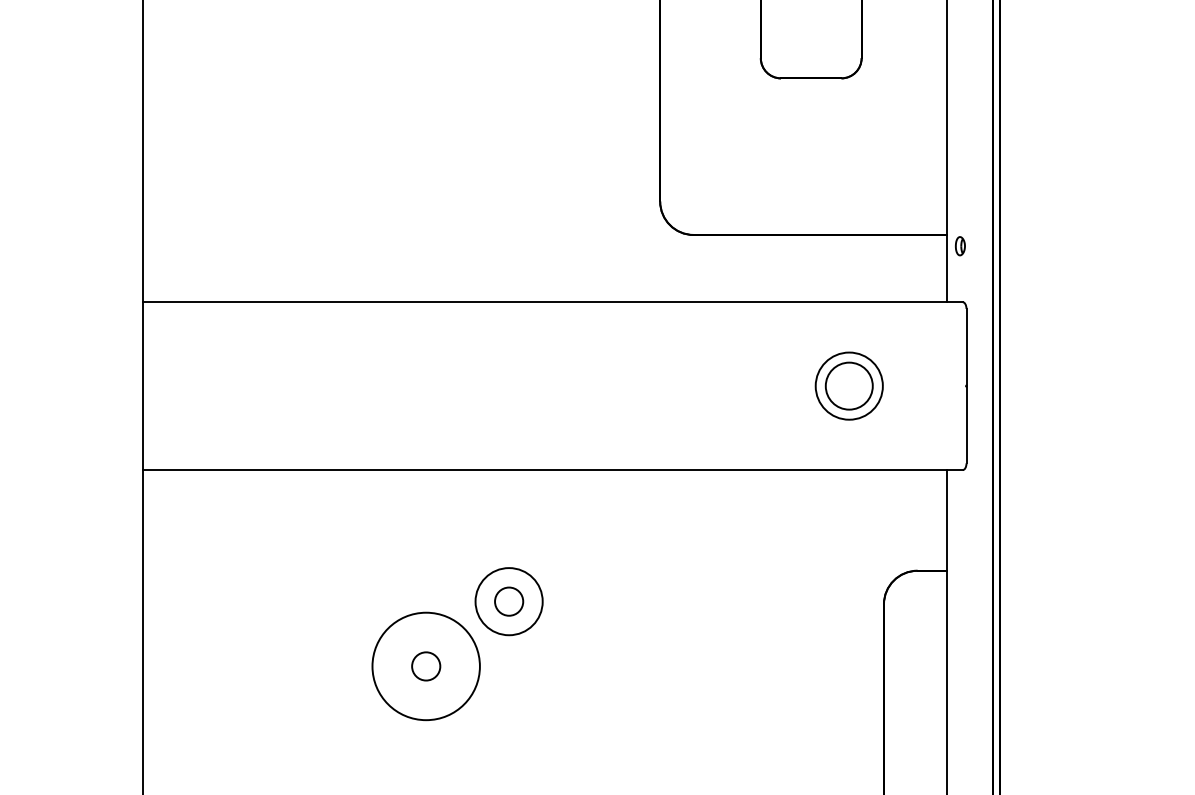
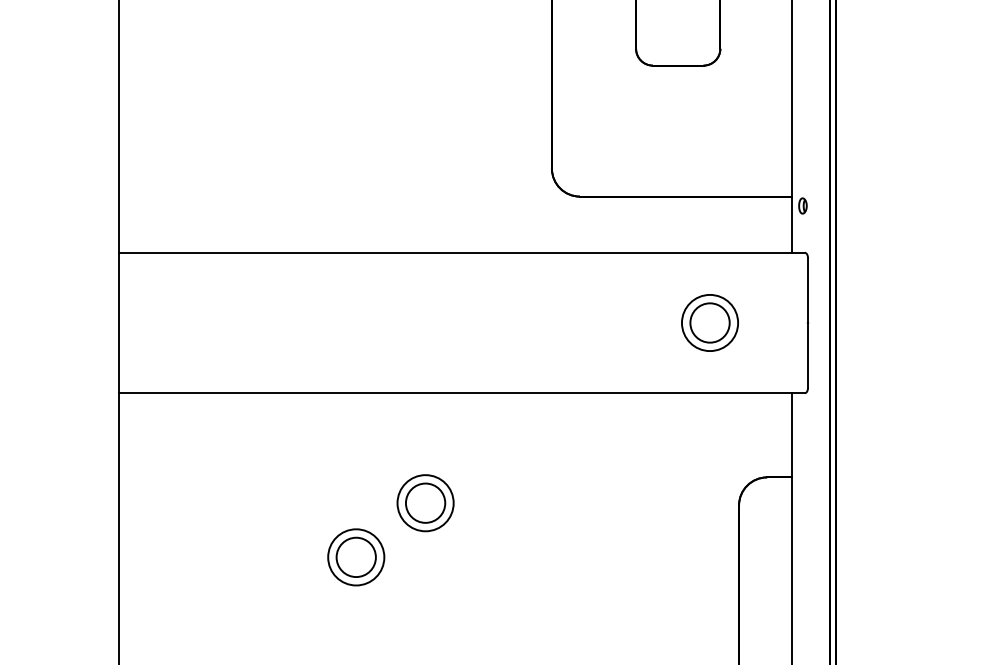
circle: (508, 601) -> (425, 503), size x1.67
circle: (425, 665) -> (355, 556), size x1.67
circle: (425, 666) -> (355, 557), size x0.62

